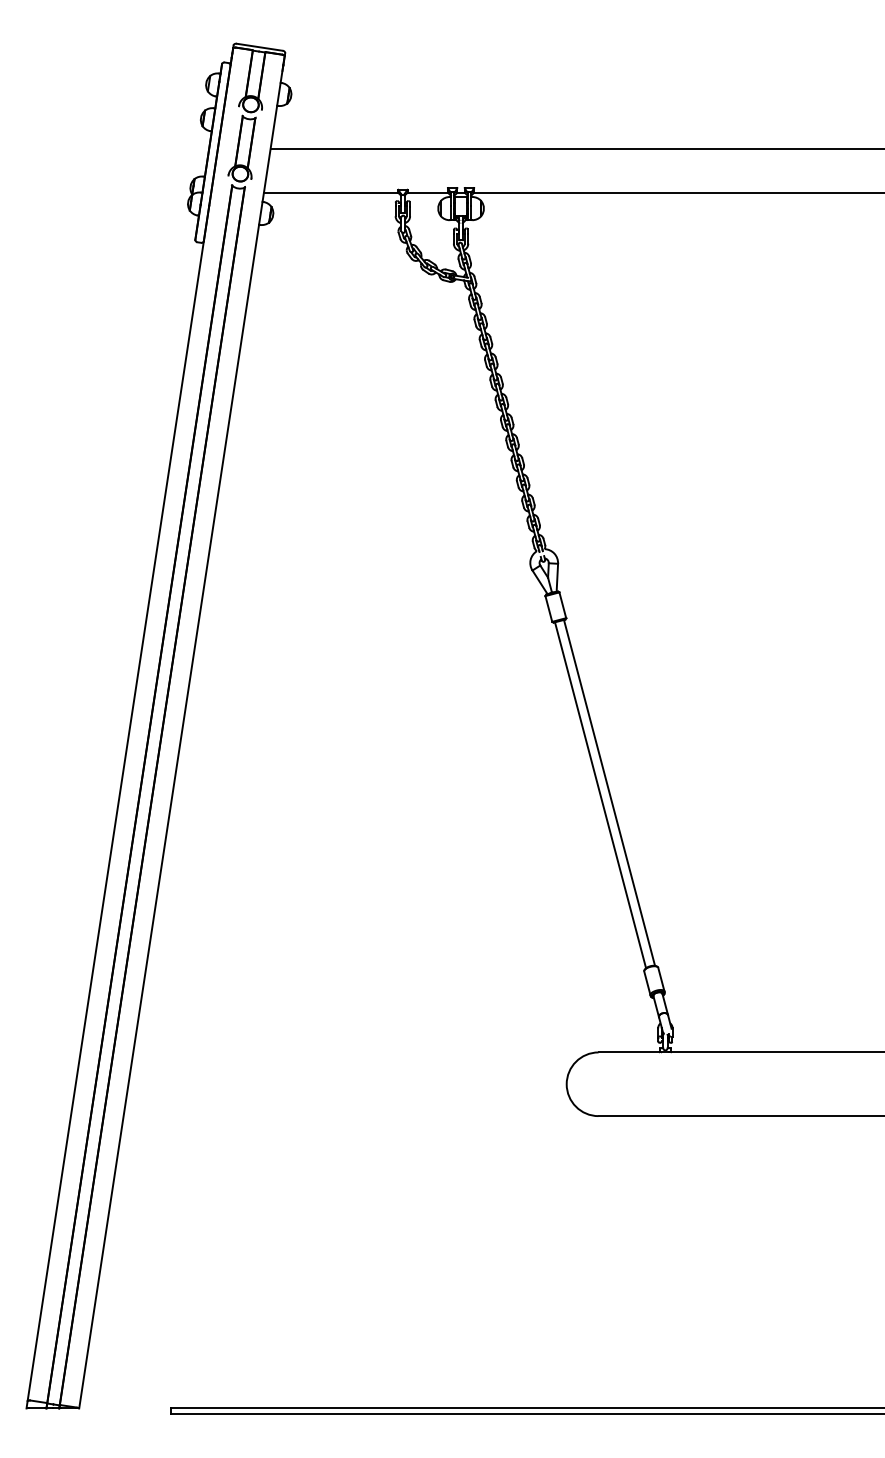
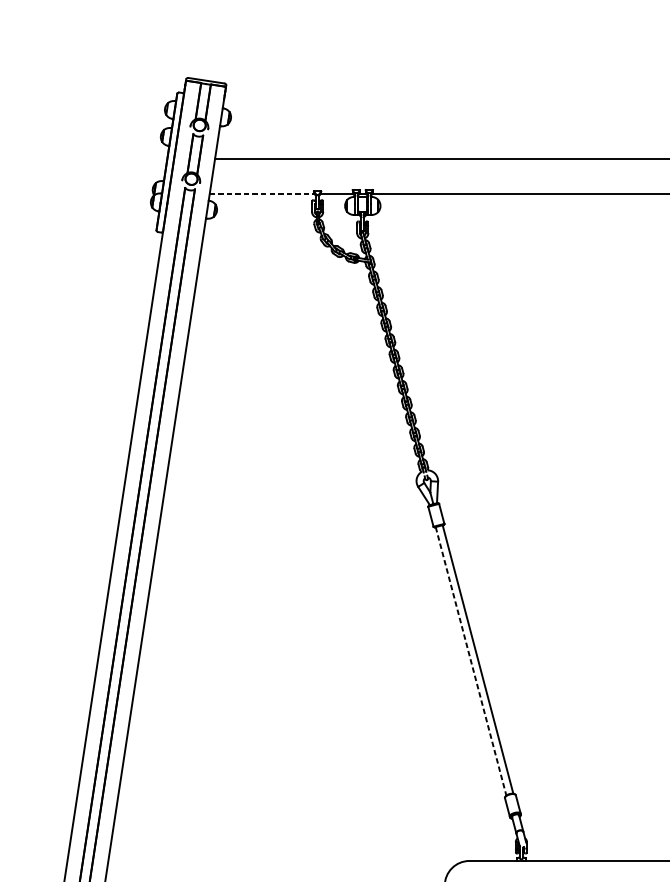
line: (331, 192) -> (262, 193), solid -> dashed
line: (600, 795) -> (471, 661), solid -> dashed

